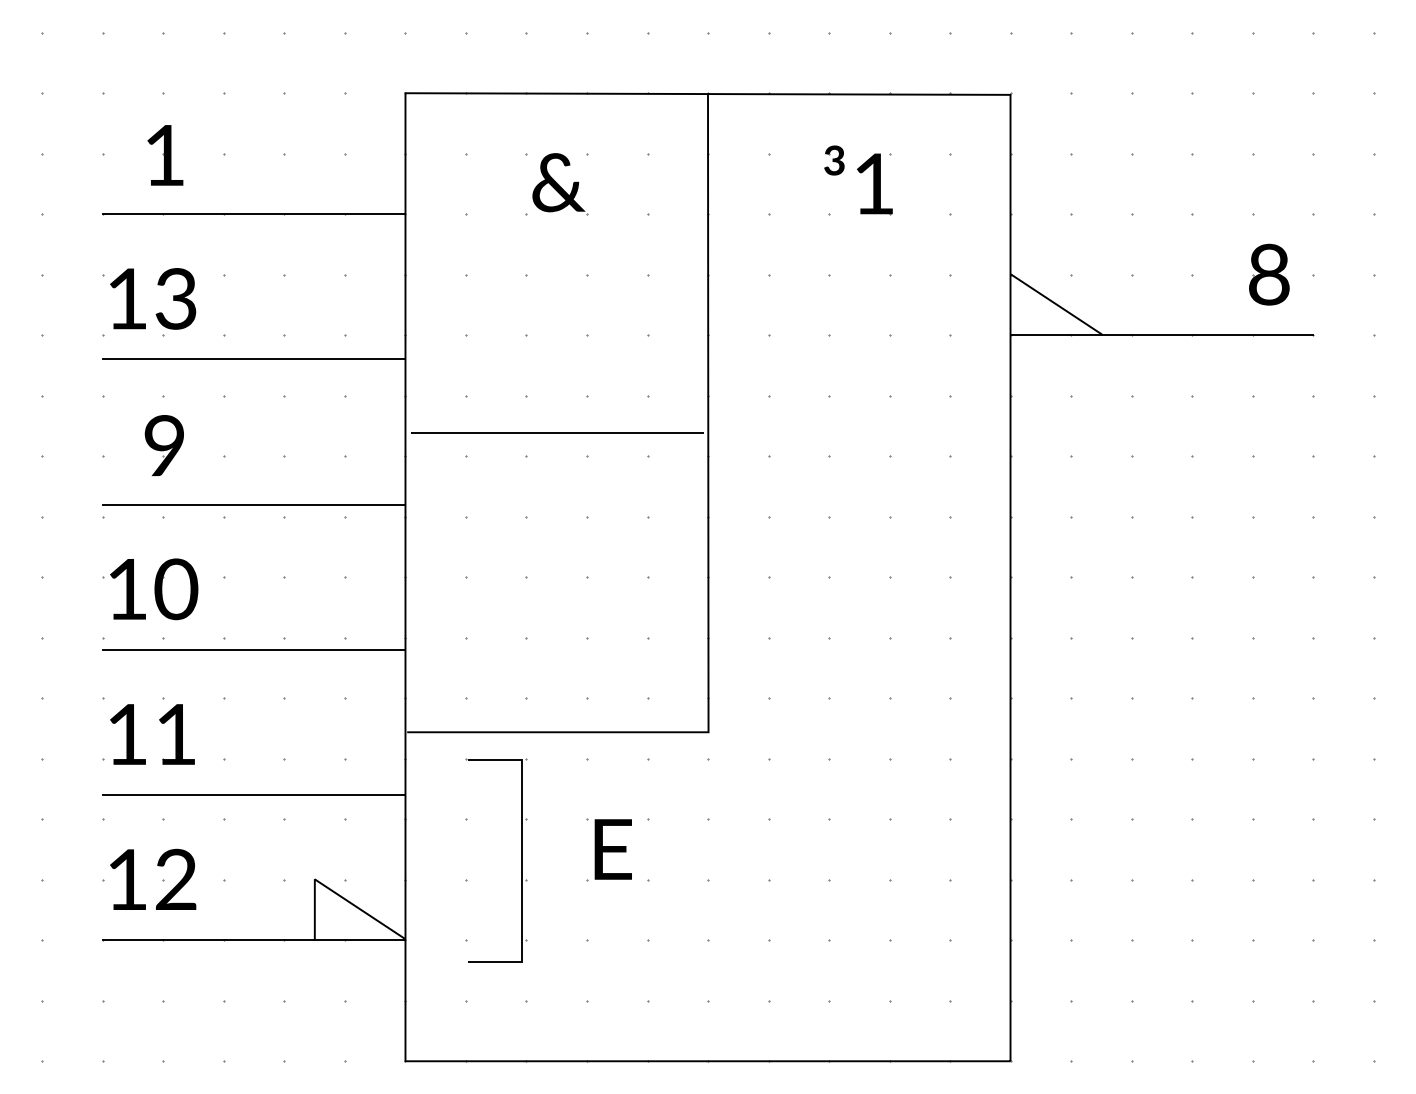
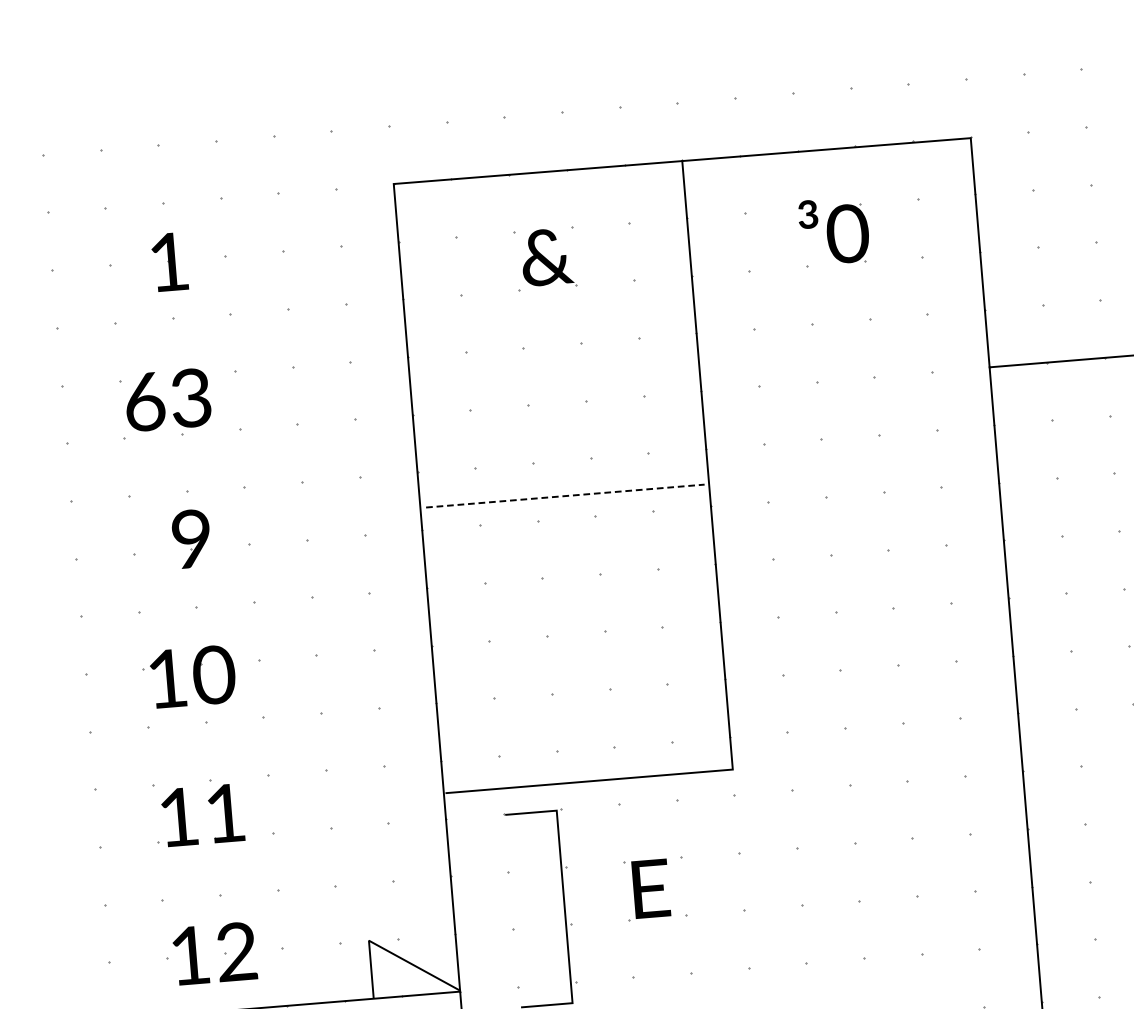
text: (874, 183) -> (848, 233), 1 -> 0
line: (253, 214) -> (258, 311), removed
text: (127, 298) -> (144, 401), 13 -> 63
line: (1056, 304) -> (1031, 334), removed
line: (253, 359) -> (269, 449), removed
line: (557, 433) -> (565, 496), solid -> dashed
line: (253, 504) -> (281, 588), removed
line: (253, 649) -> (292, 726), removed
line: (253, 795) -> (303, 865), removed

